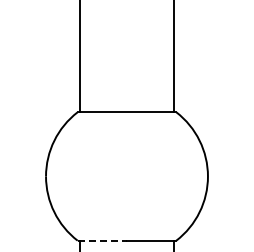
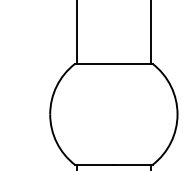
line: (102, 240) -> (94, 164), dashed -> solid

